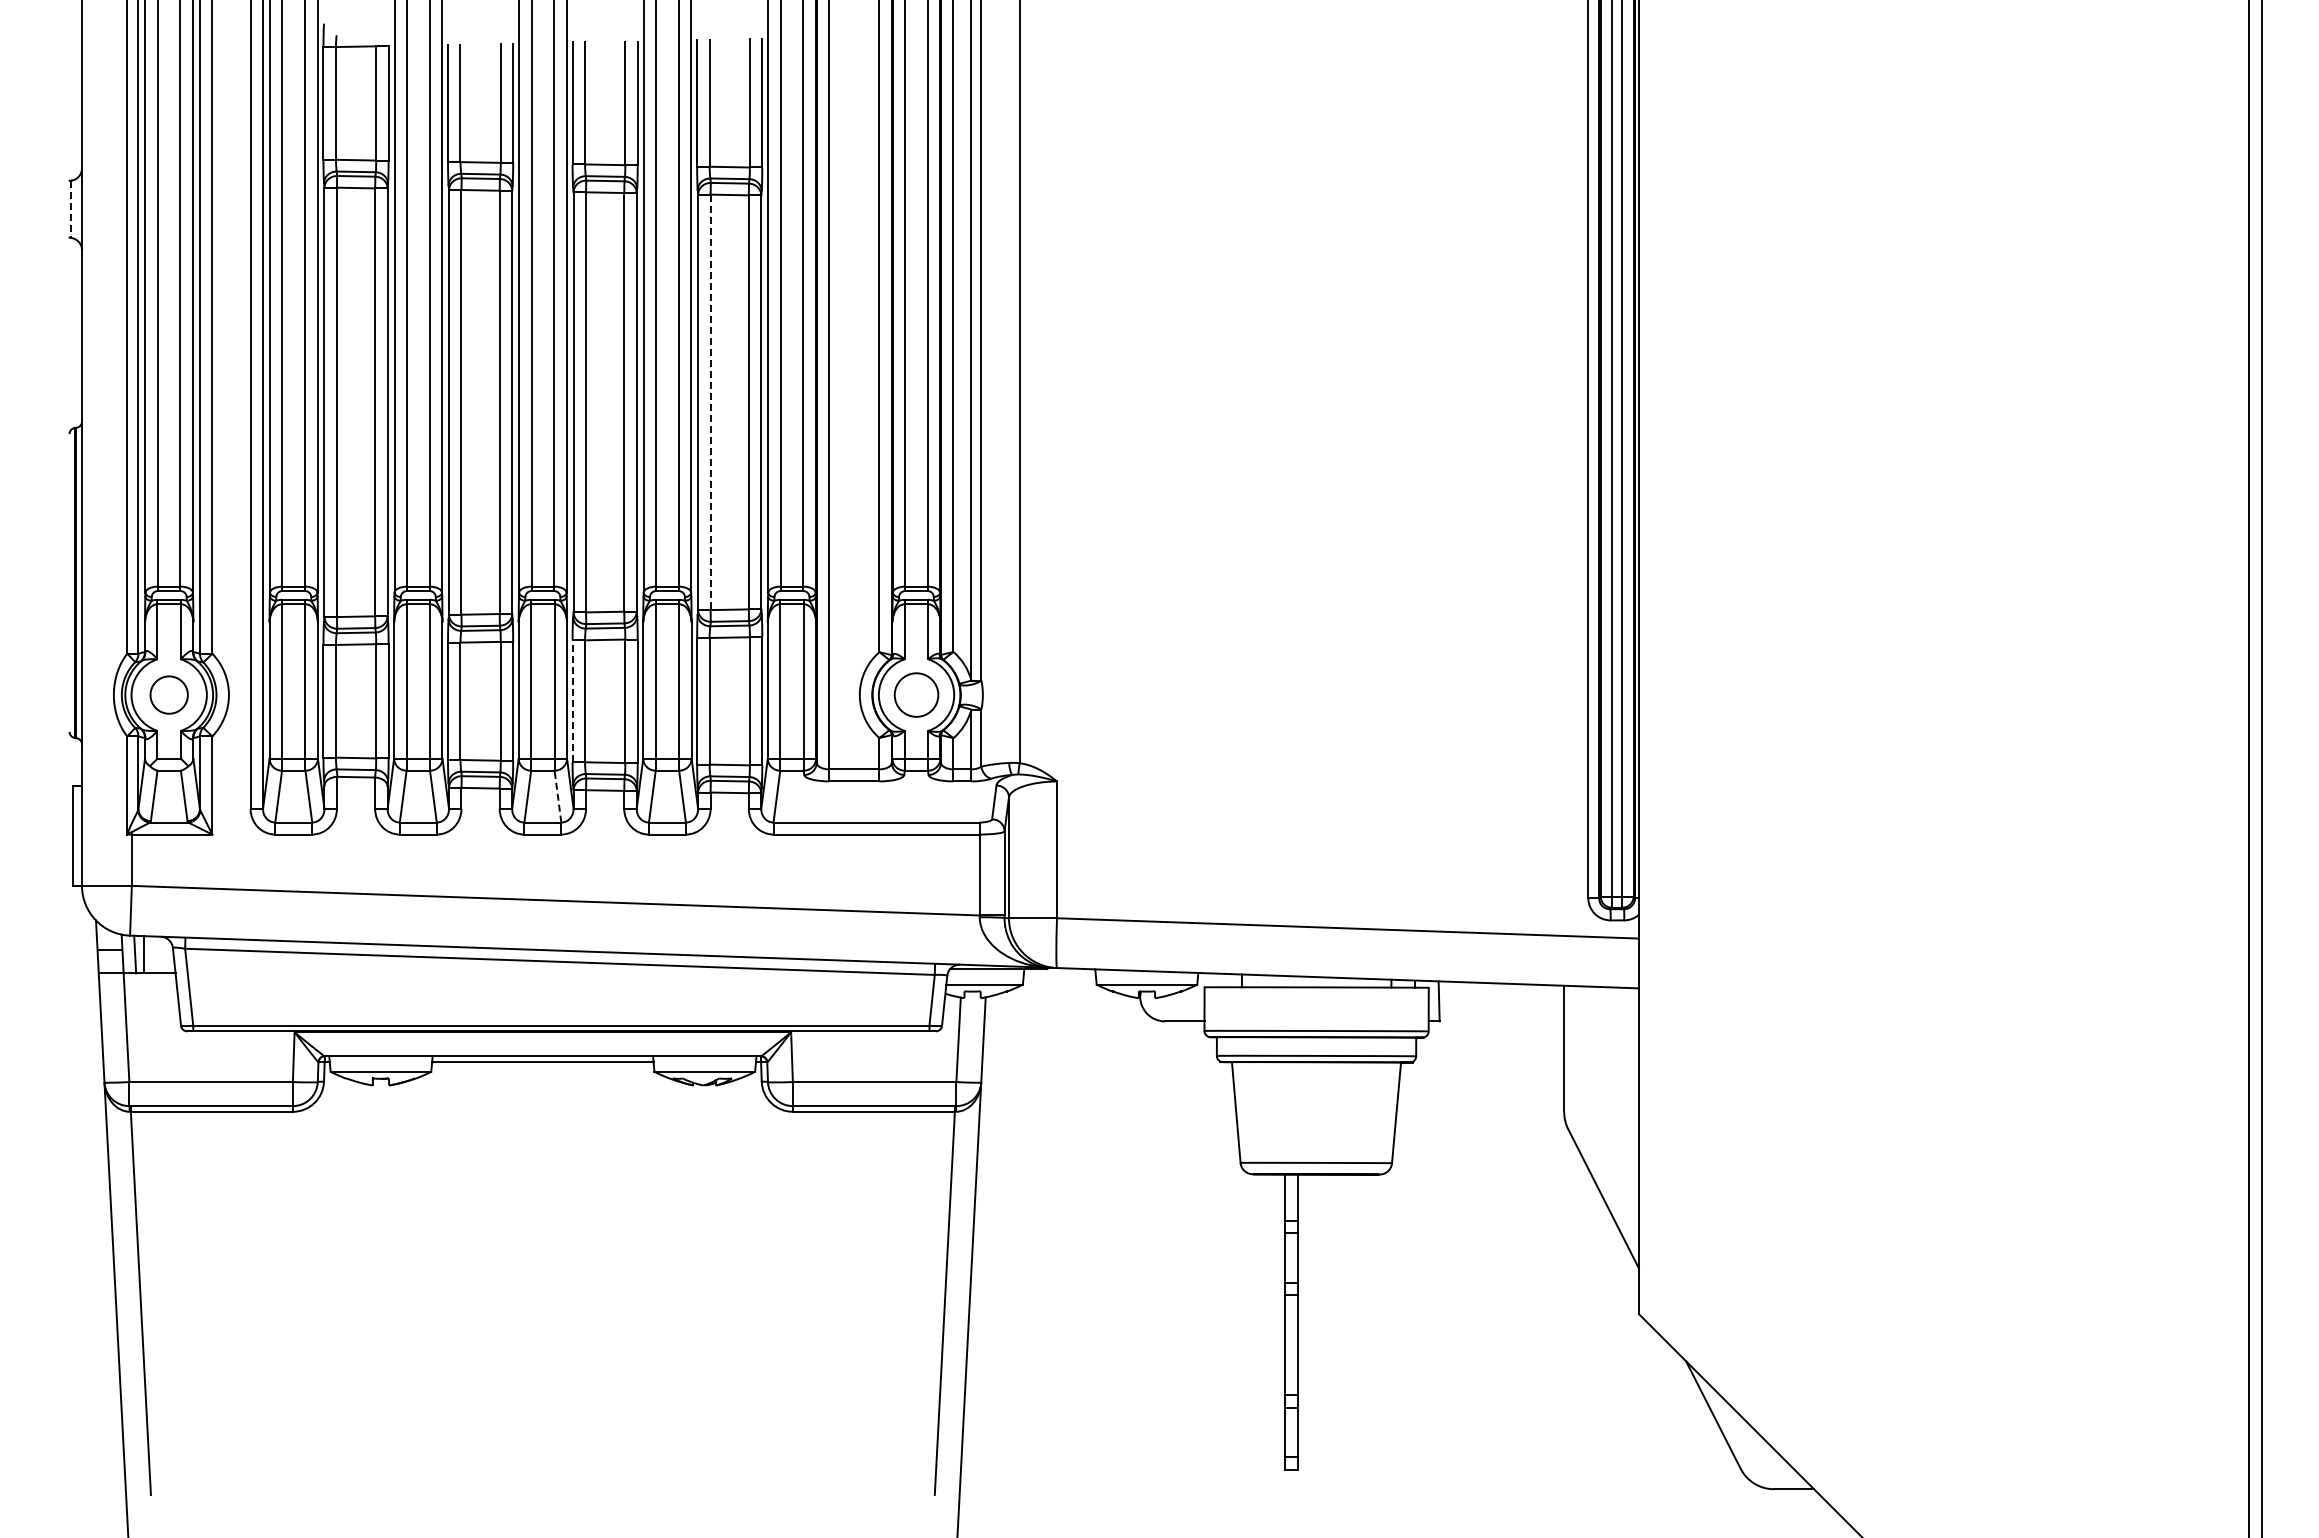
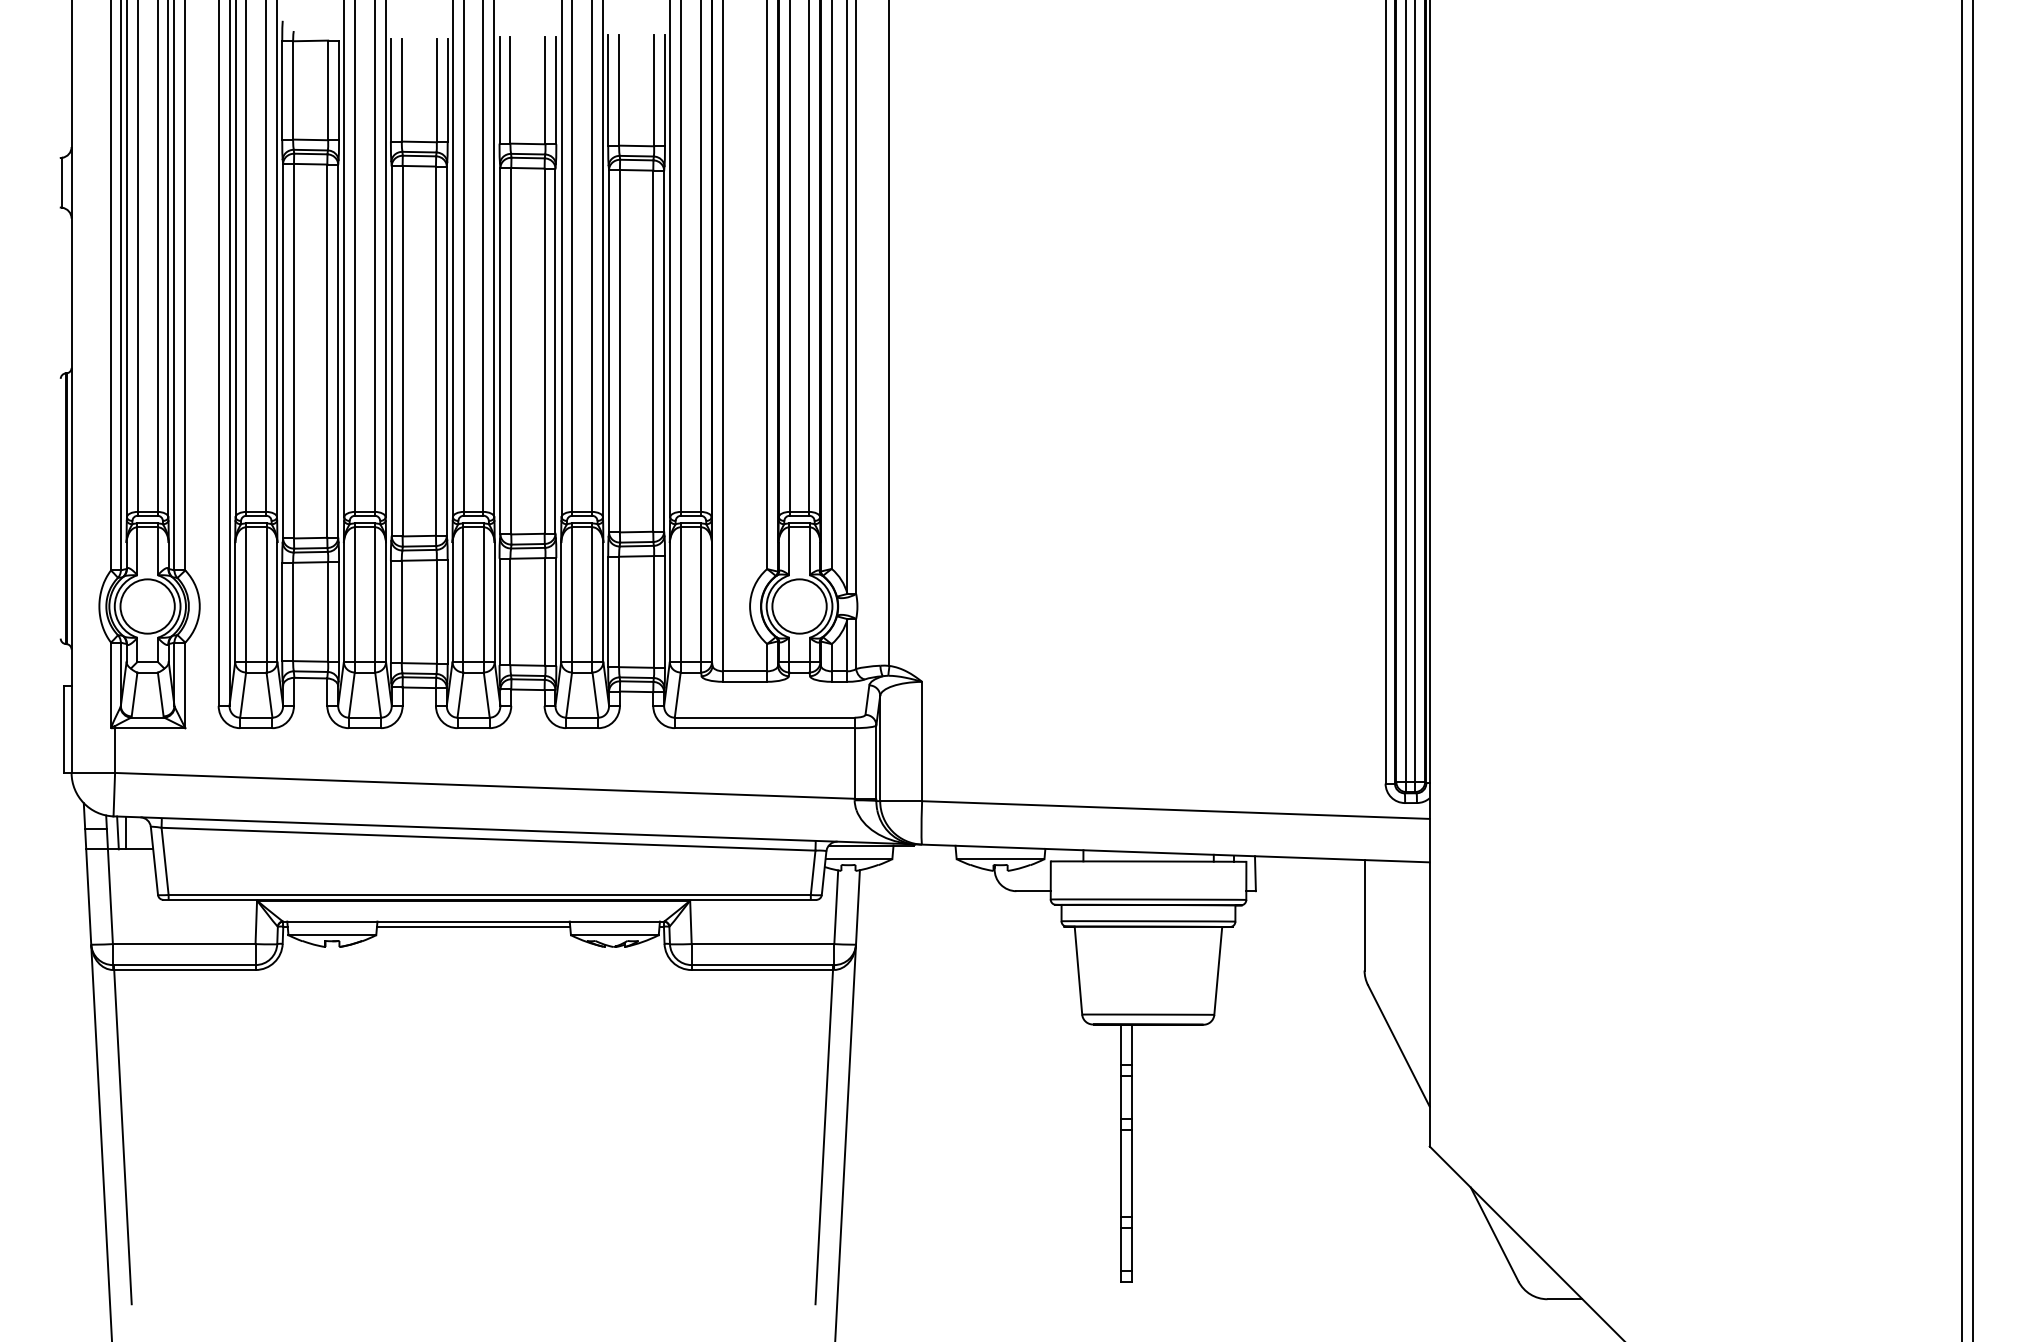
line: (71, 209) -> (62, 182), dashed -> solid
line: (710, 402) -> (619, 351), dashed -> solid
circle: (169, 694) -> (147, 606), size x1.67
circle: (916, 694) -> (799, 606), size x1.43
line: (572, 701) -> (499, 612), dashed -> solid
line: (557, 796) -> (486, 694), dashed -> solid

